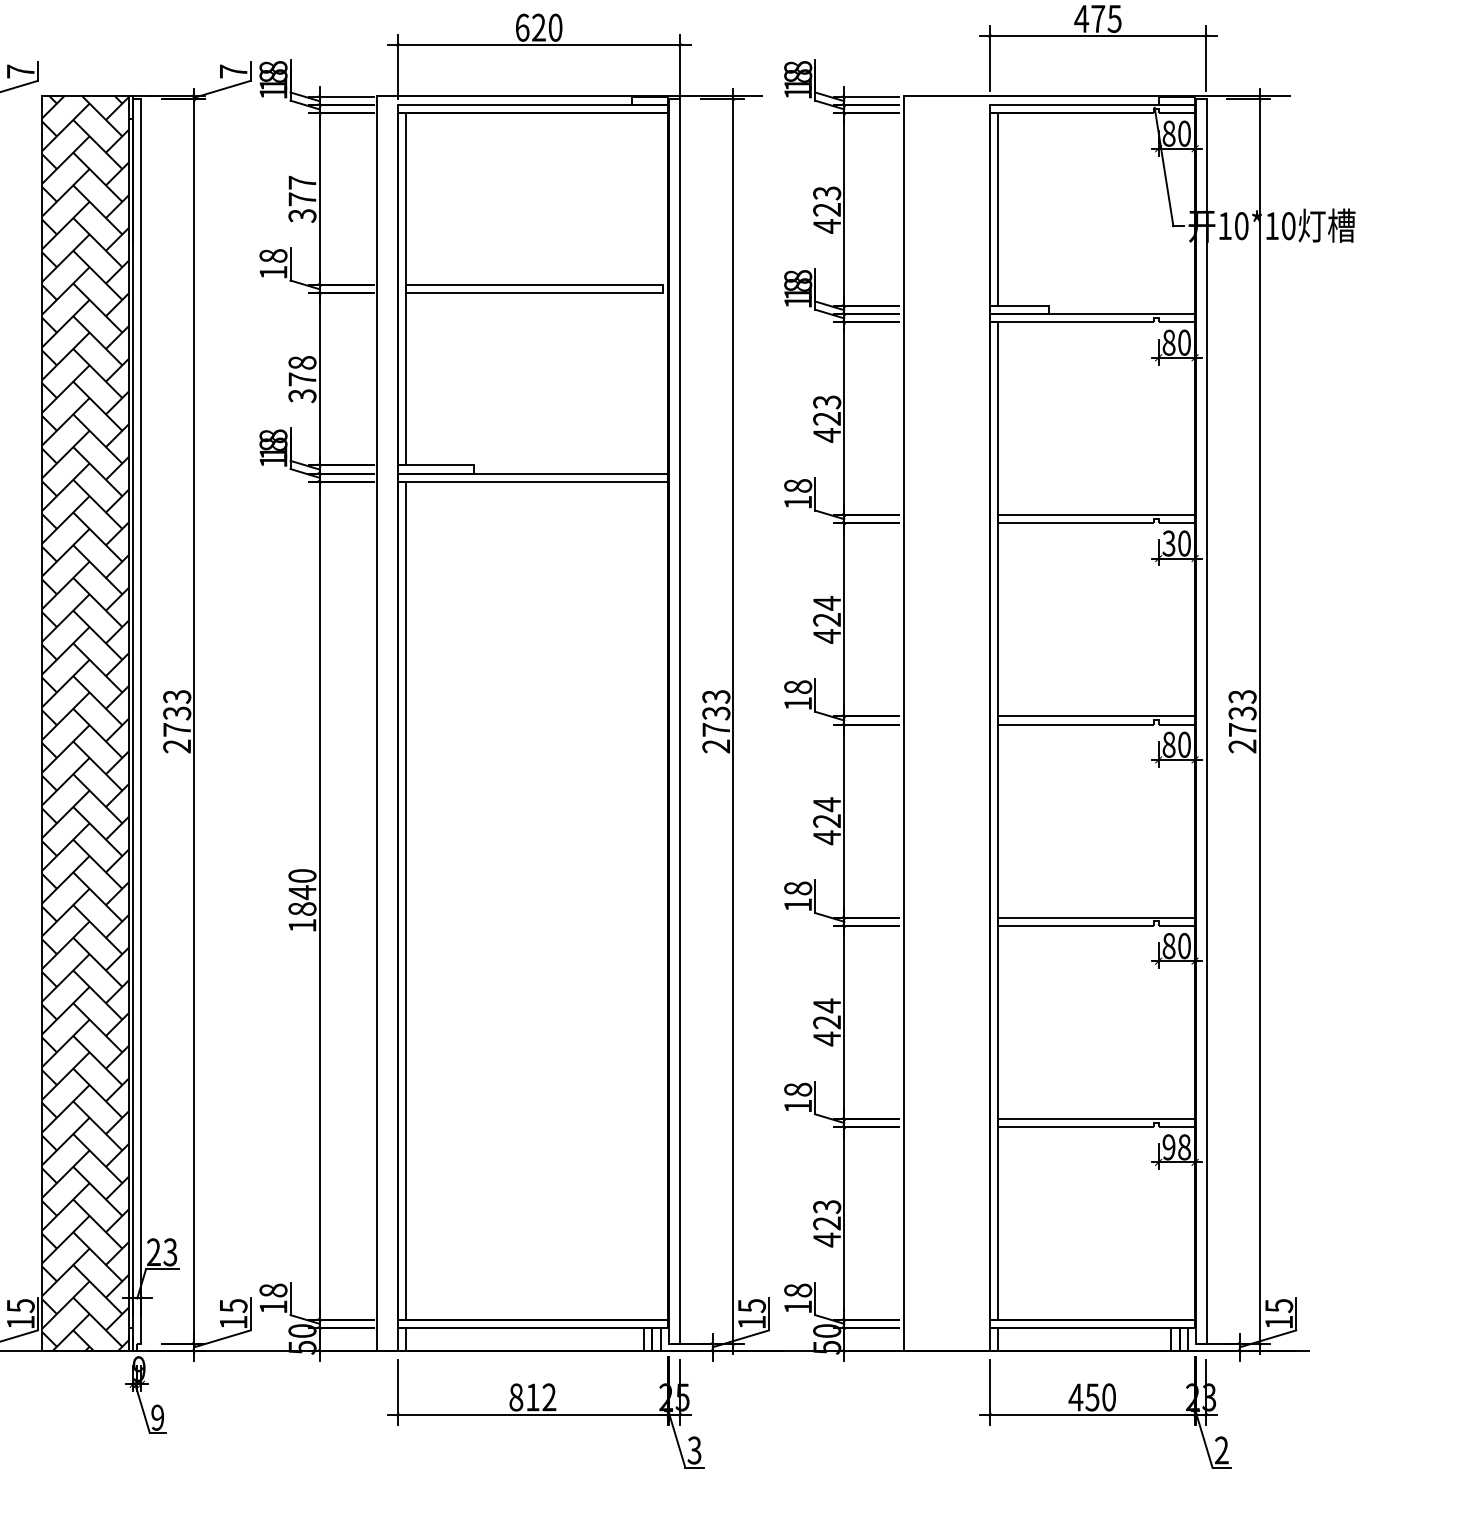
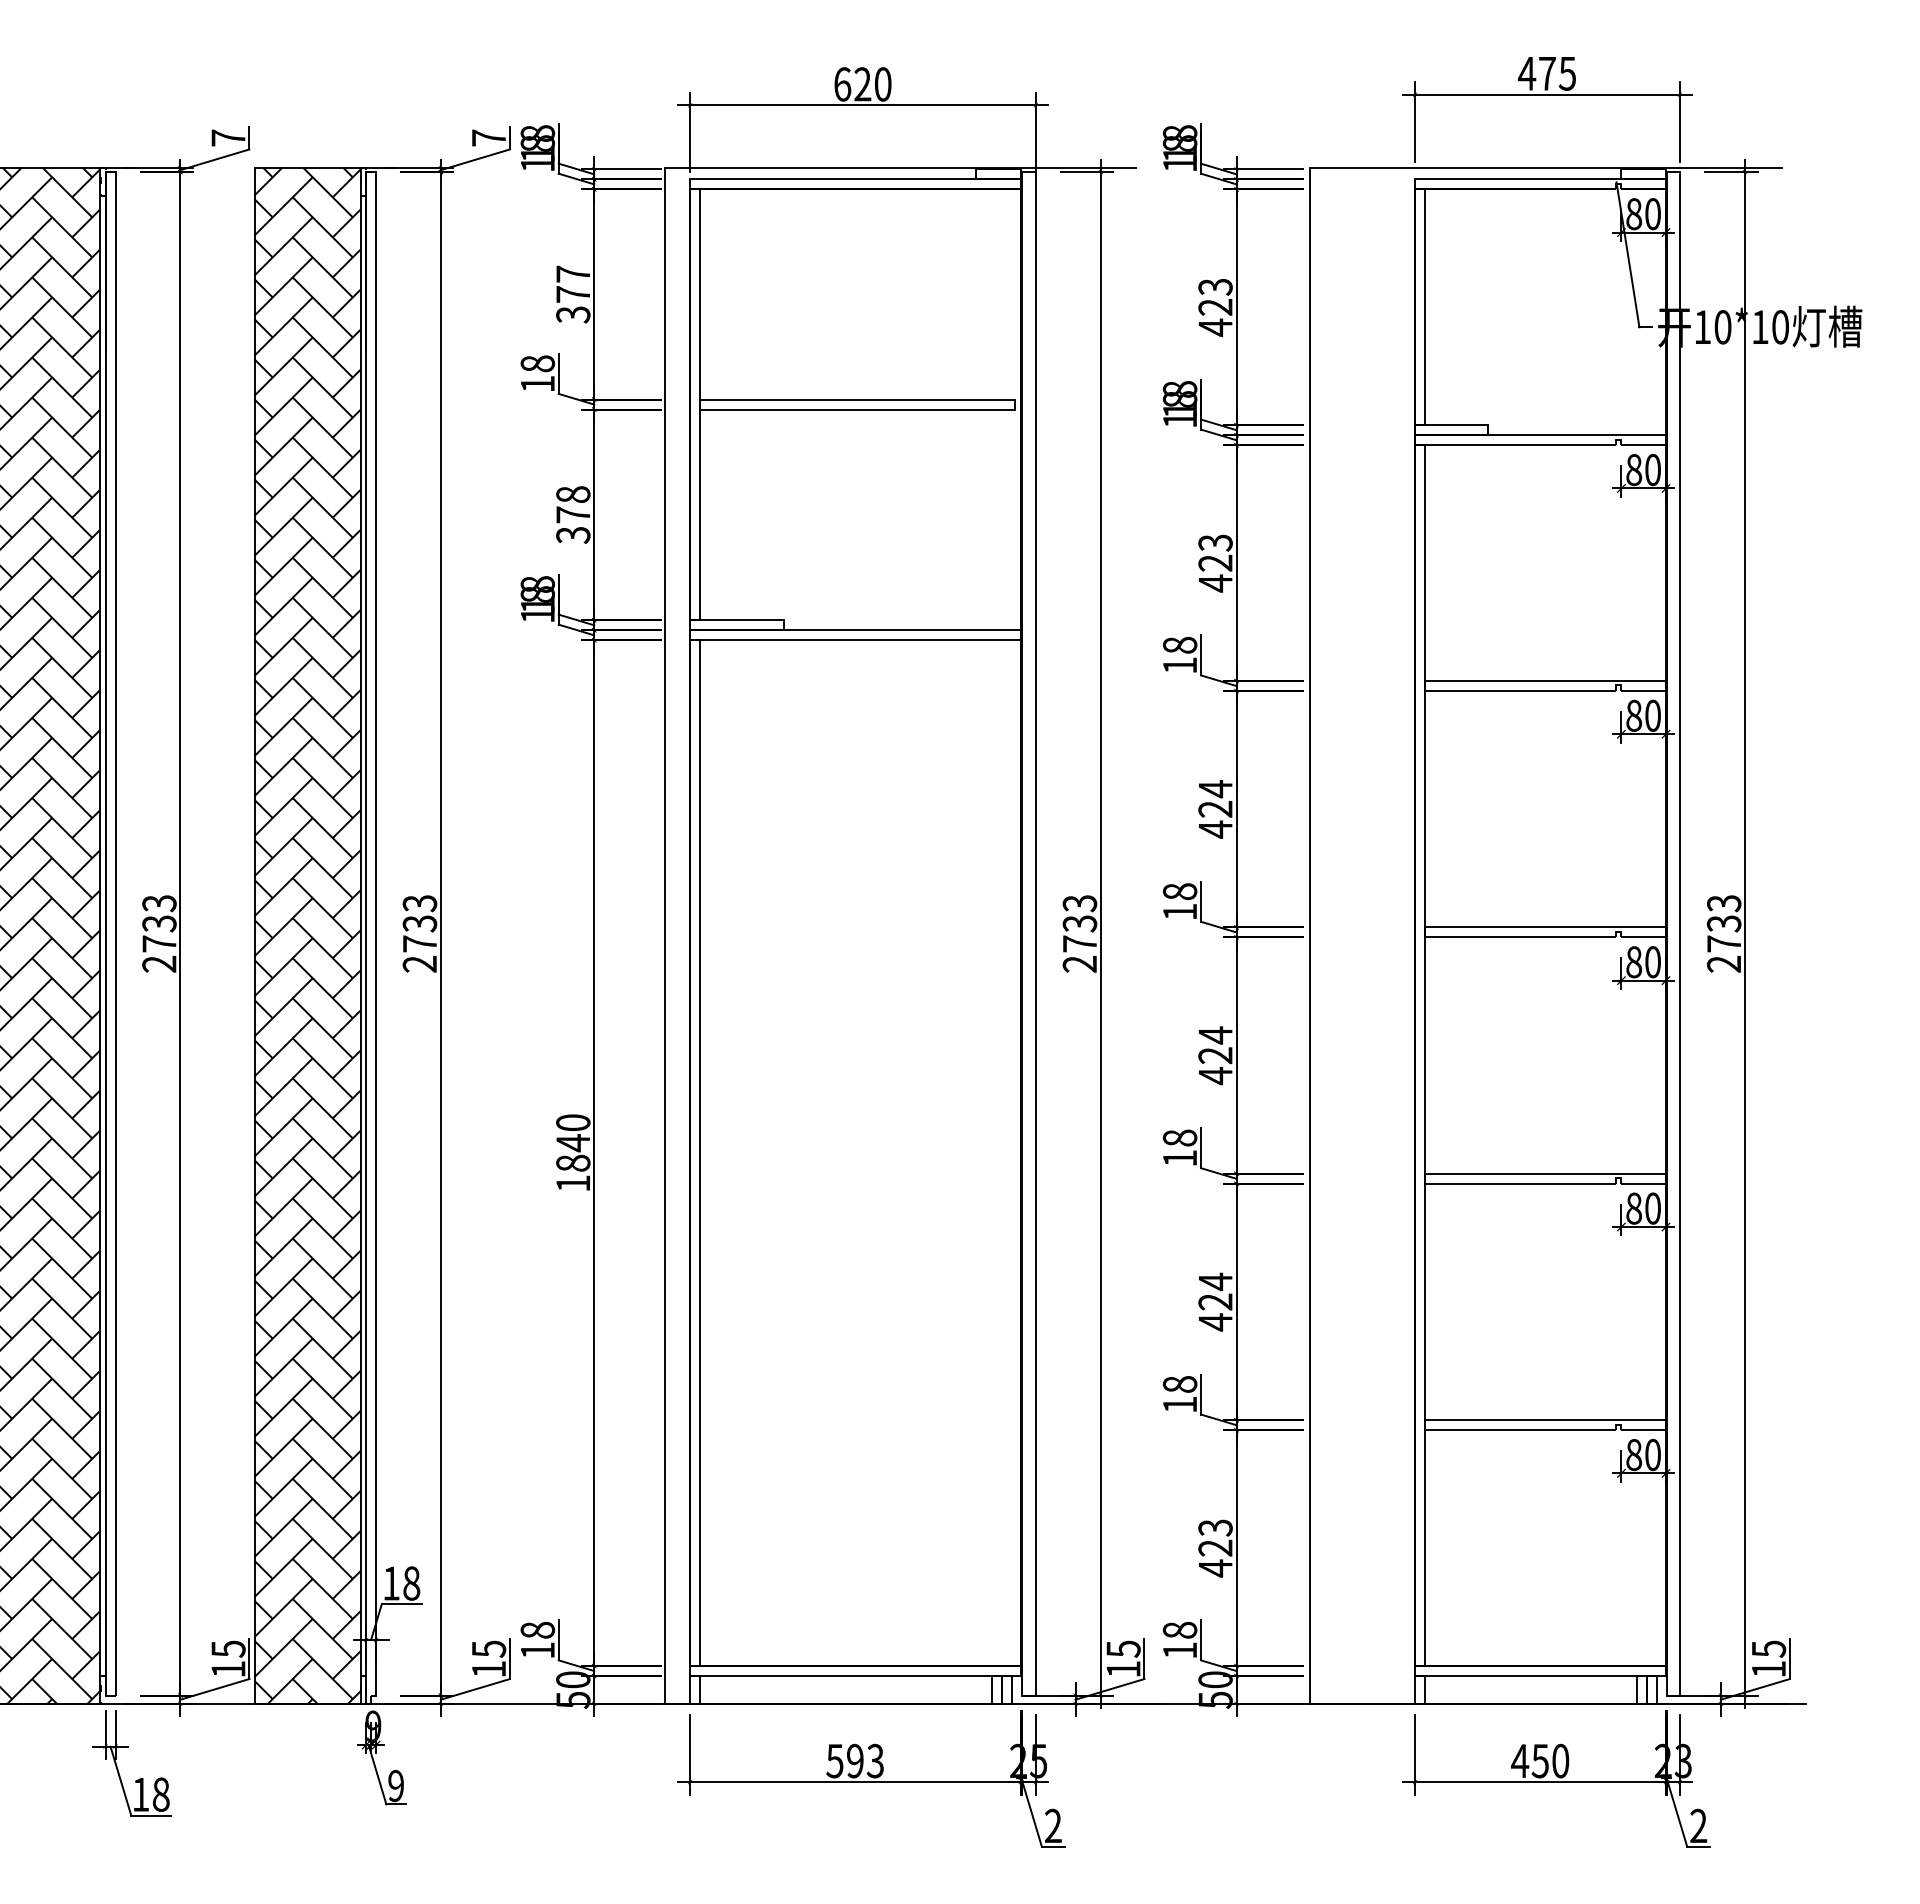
text: (1169, 543) -> (1634, 715), 30 -> 80
text: (1176, 1146) -> (1643, 1454), 98 -> 80
text: (162, 1252) -> (401, 1583), 23 -> 18
text: (532, 1396) -> (854, 1760), 812 -> 593
text: (693, 1450) -> (1052, 1826), 3 -> 2

